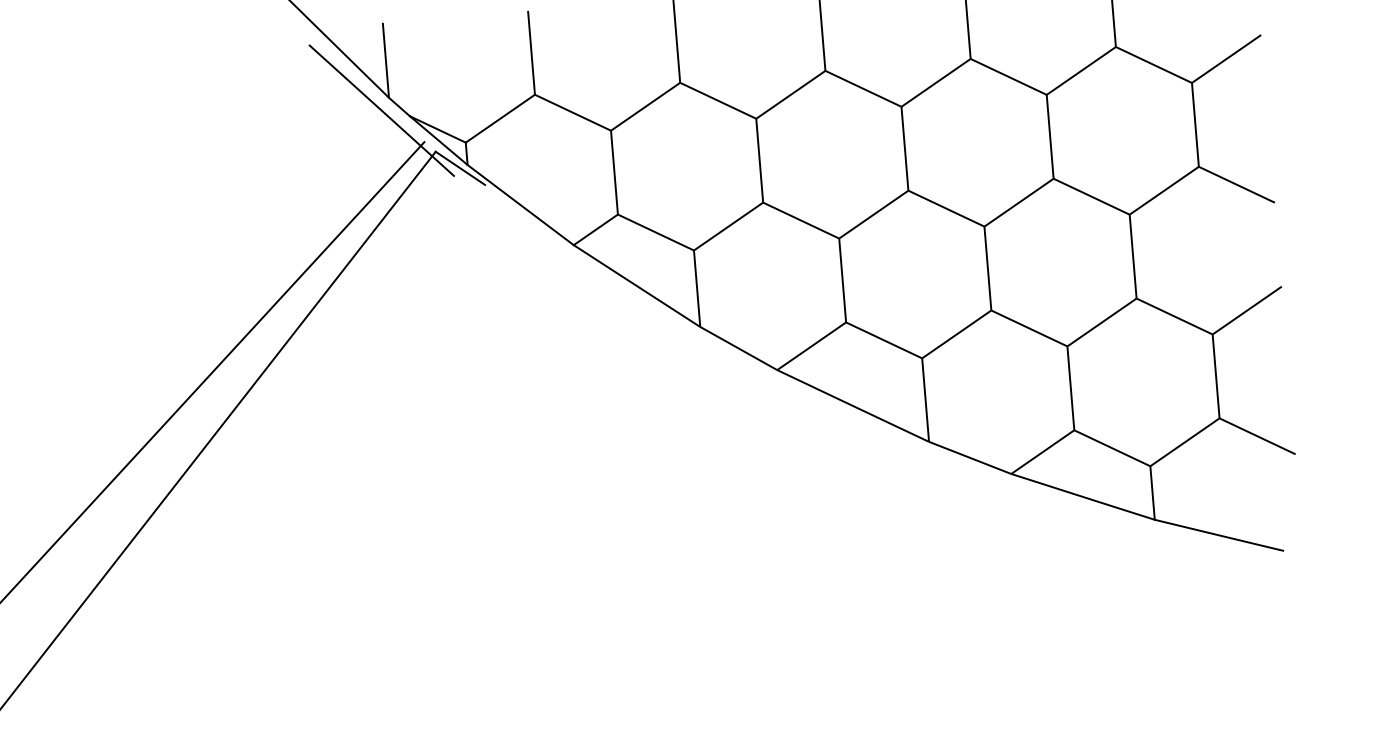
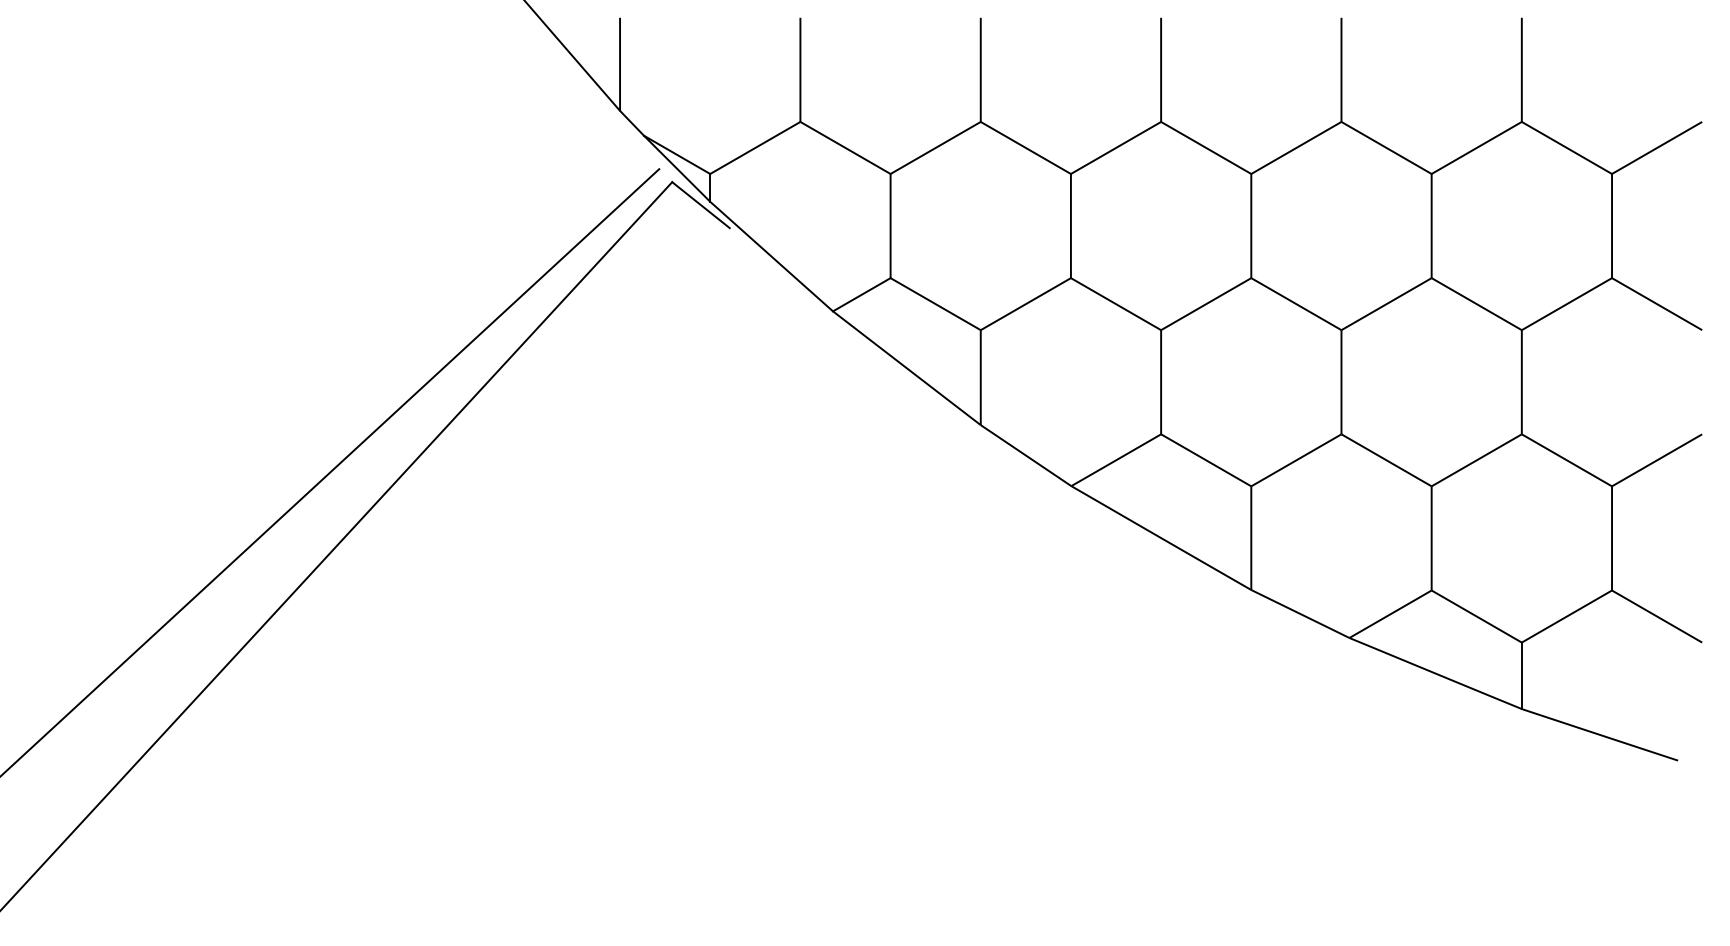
line: (381, 110) -> (609, 125), removed

